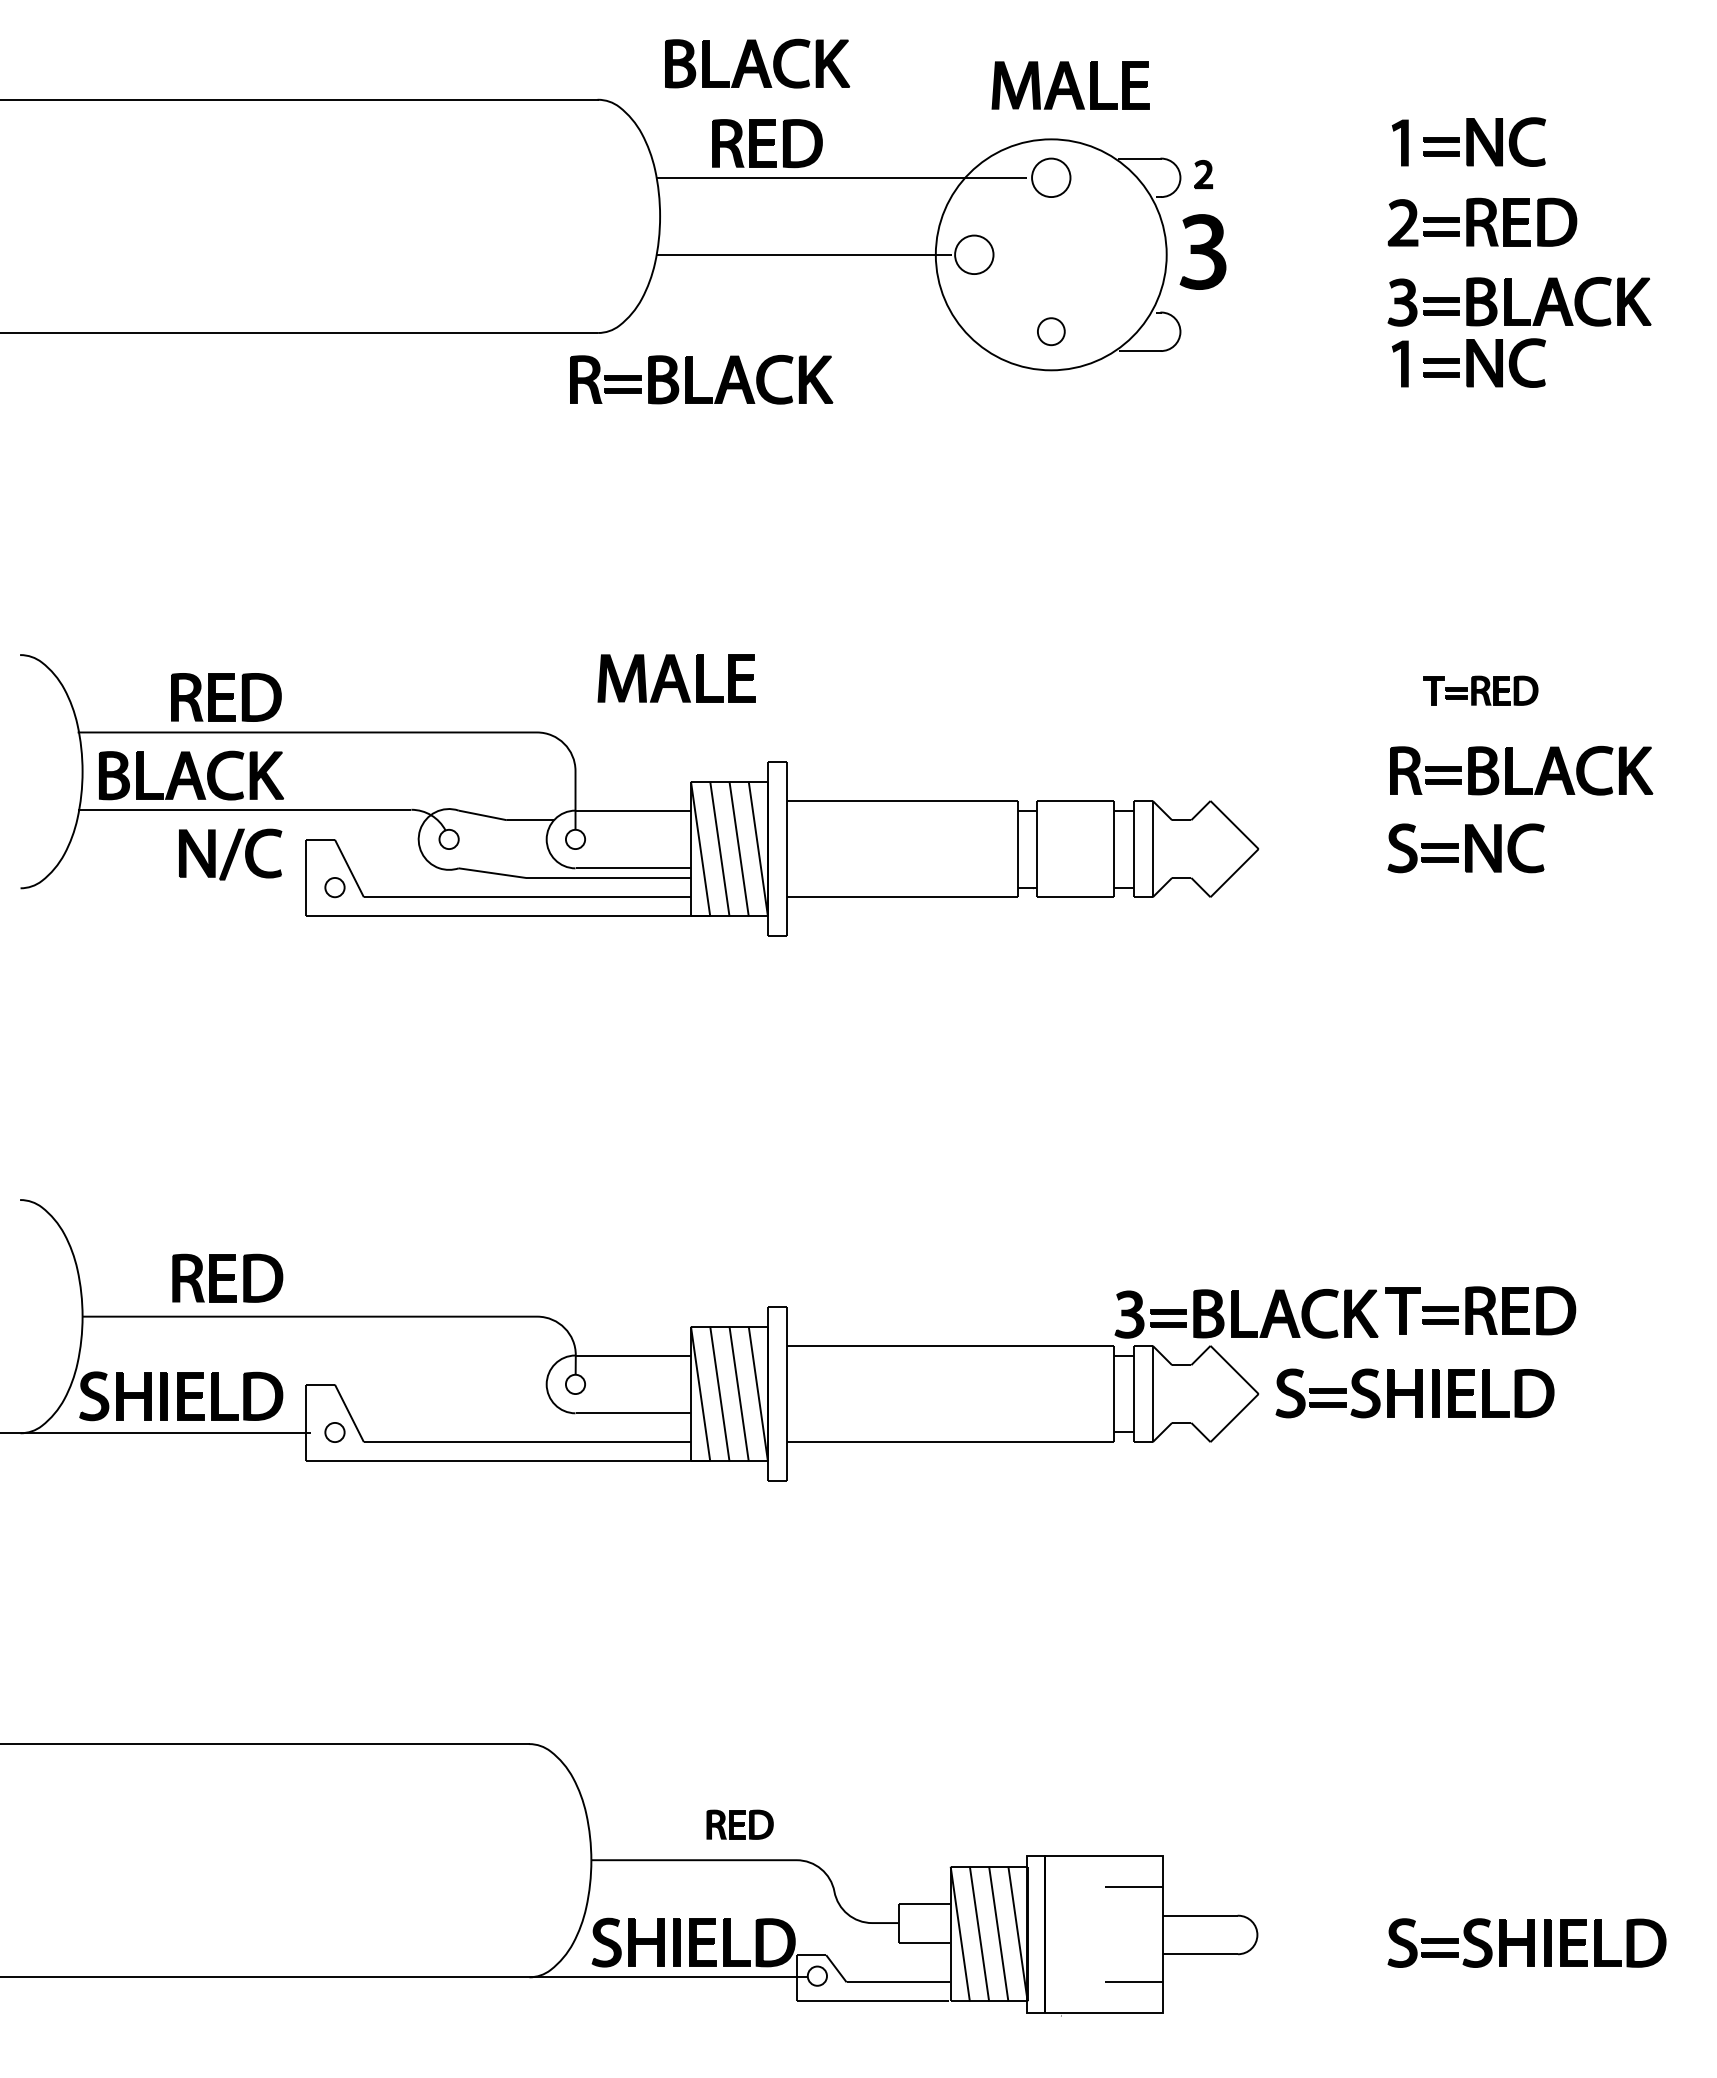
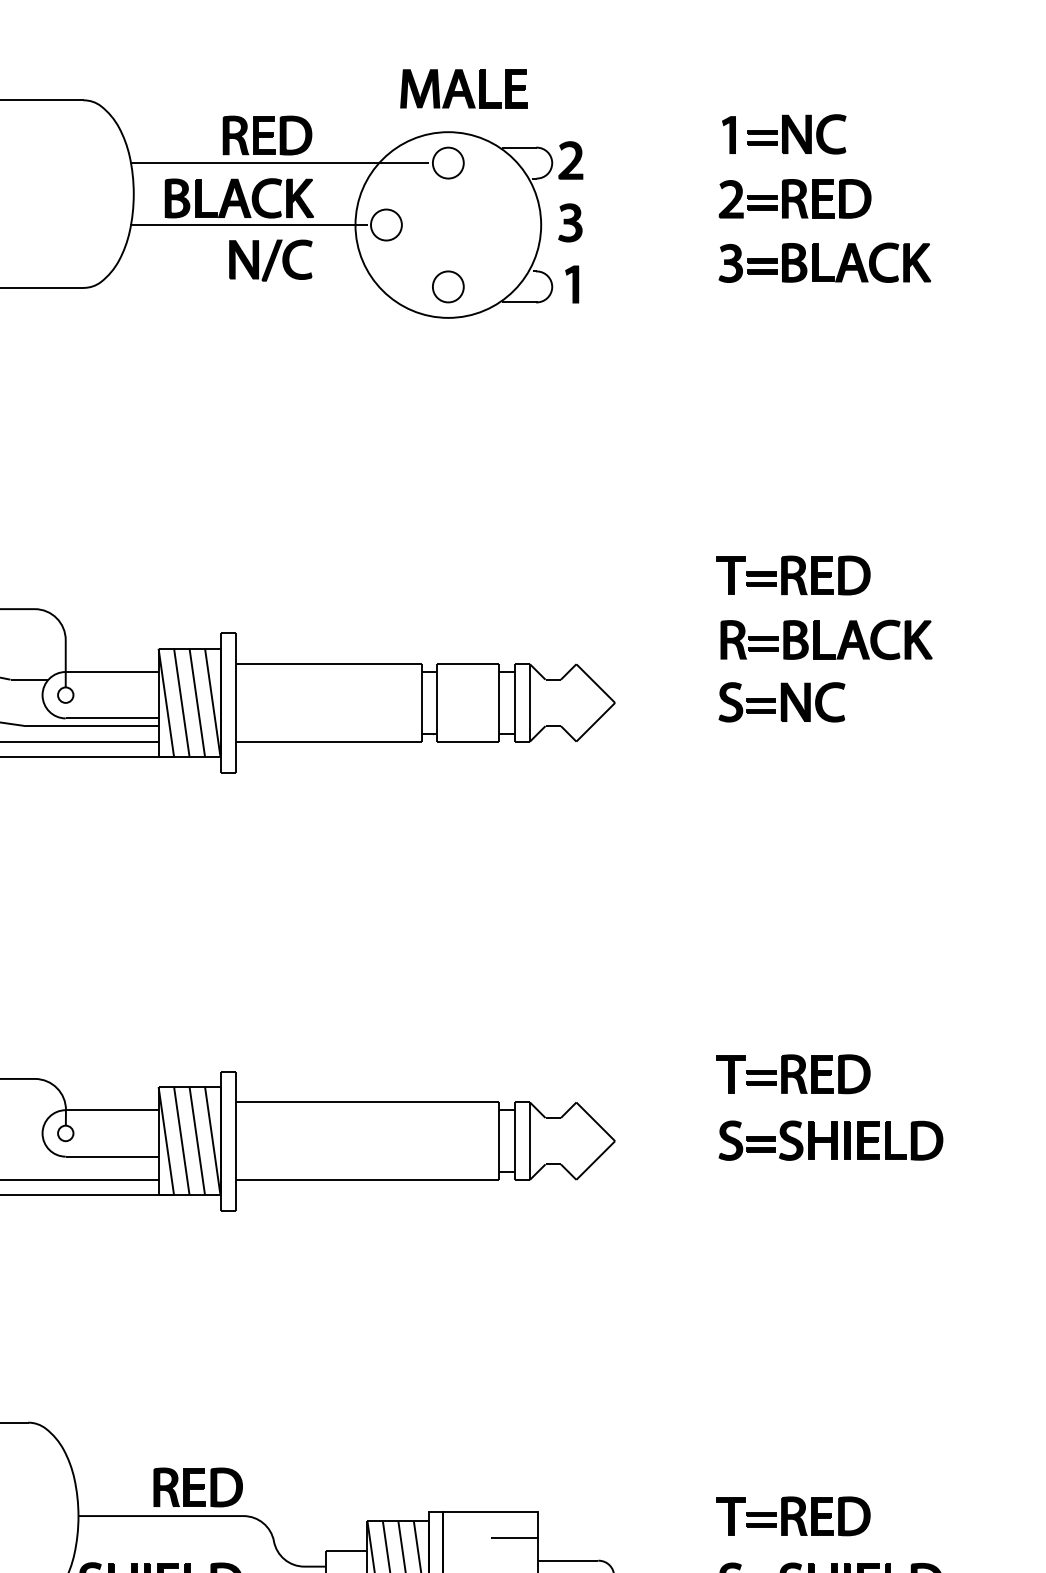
part: (757, 63) -> (239, 198), moved
part: (767, 143) -> (267, 135), moved
part: (1203, 174) -> (570, 160), size x1.67
part: (1202, 252) -> (569, 223), size x0.62
part: (830, 298) -> (270, 260), added
part: (1204, 328) -> (571, 284), added
part: (1051, 331) -> (448, 286), size x1.43
part: (1468, 362) -> (783, 311), removed
part: (692, 379) -> (159, 325), removed
part: (676, 678) -> (146, 565), removed
part: (1480, 690) -> (793, 575), size x1.67
part: (1238, 1313) -> (598, 1076), removed
part: (1414, 1393) -> (830, 1140), moved
part: (739, 1824) -> (197, 1487), size x1.67
part: (1480, 1860) -> (793, 1516), added

